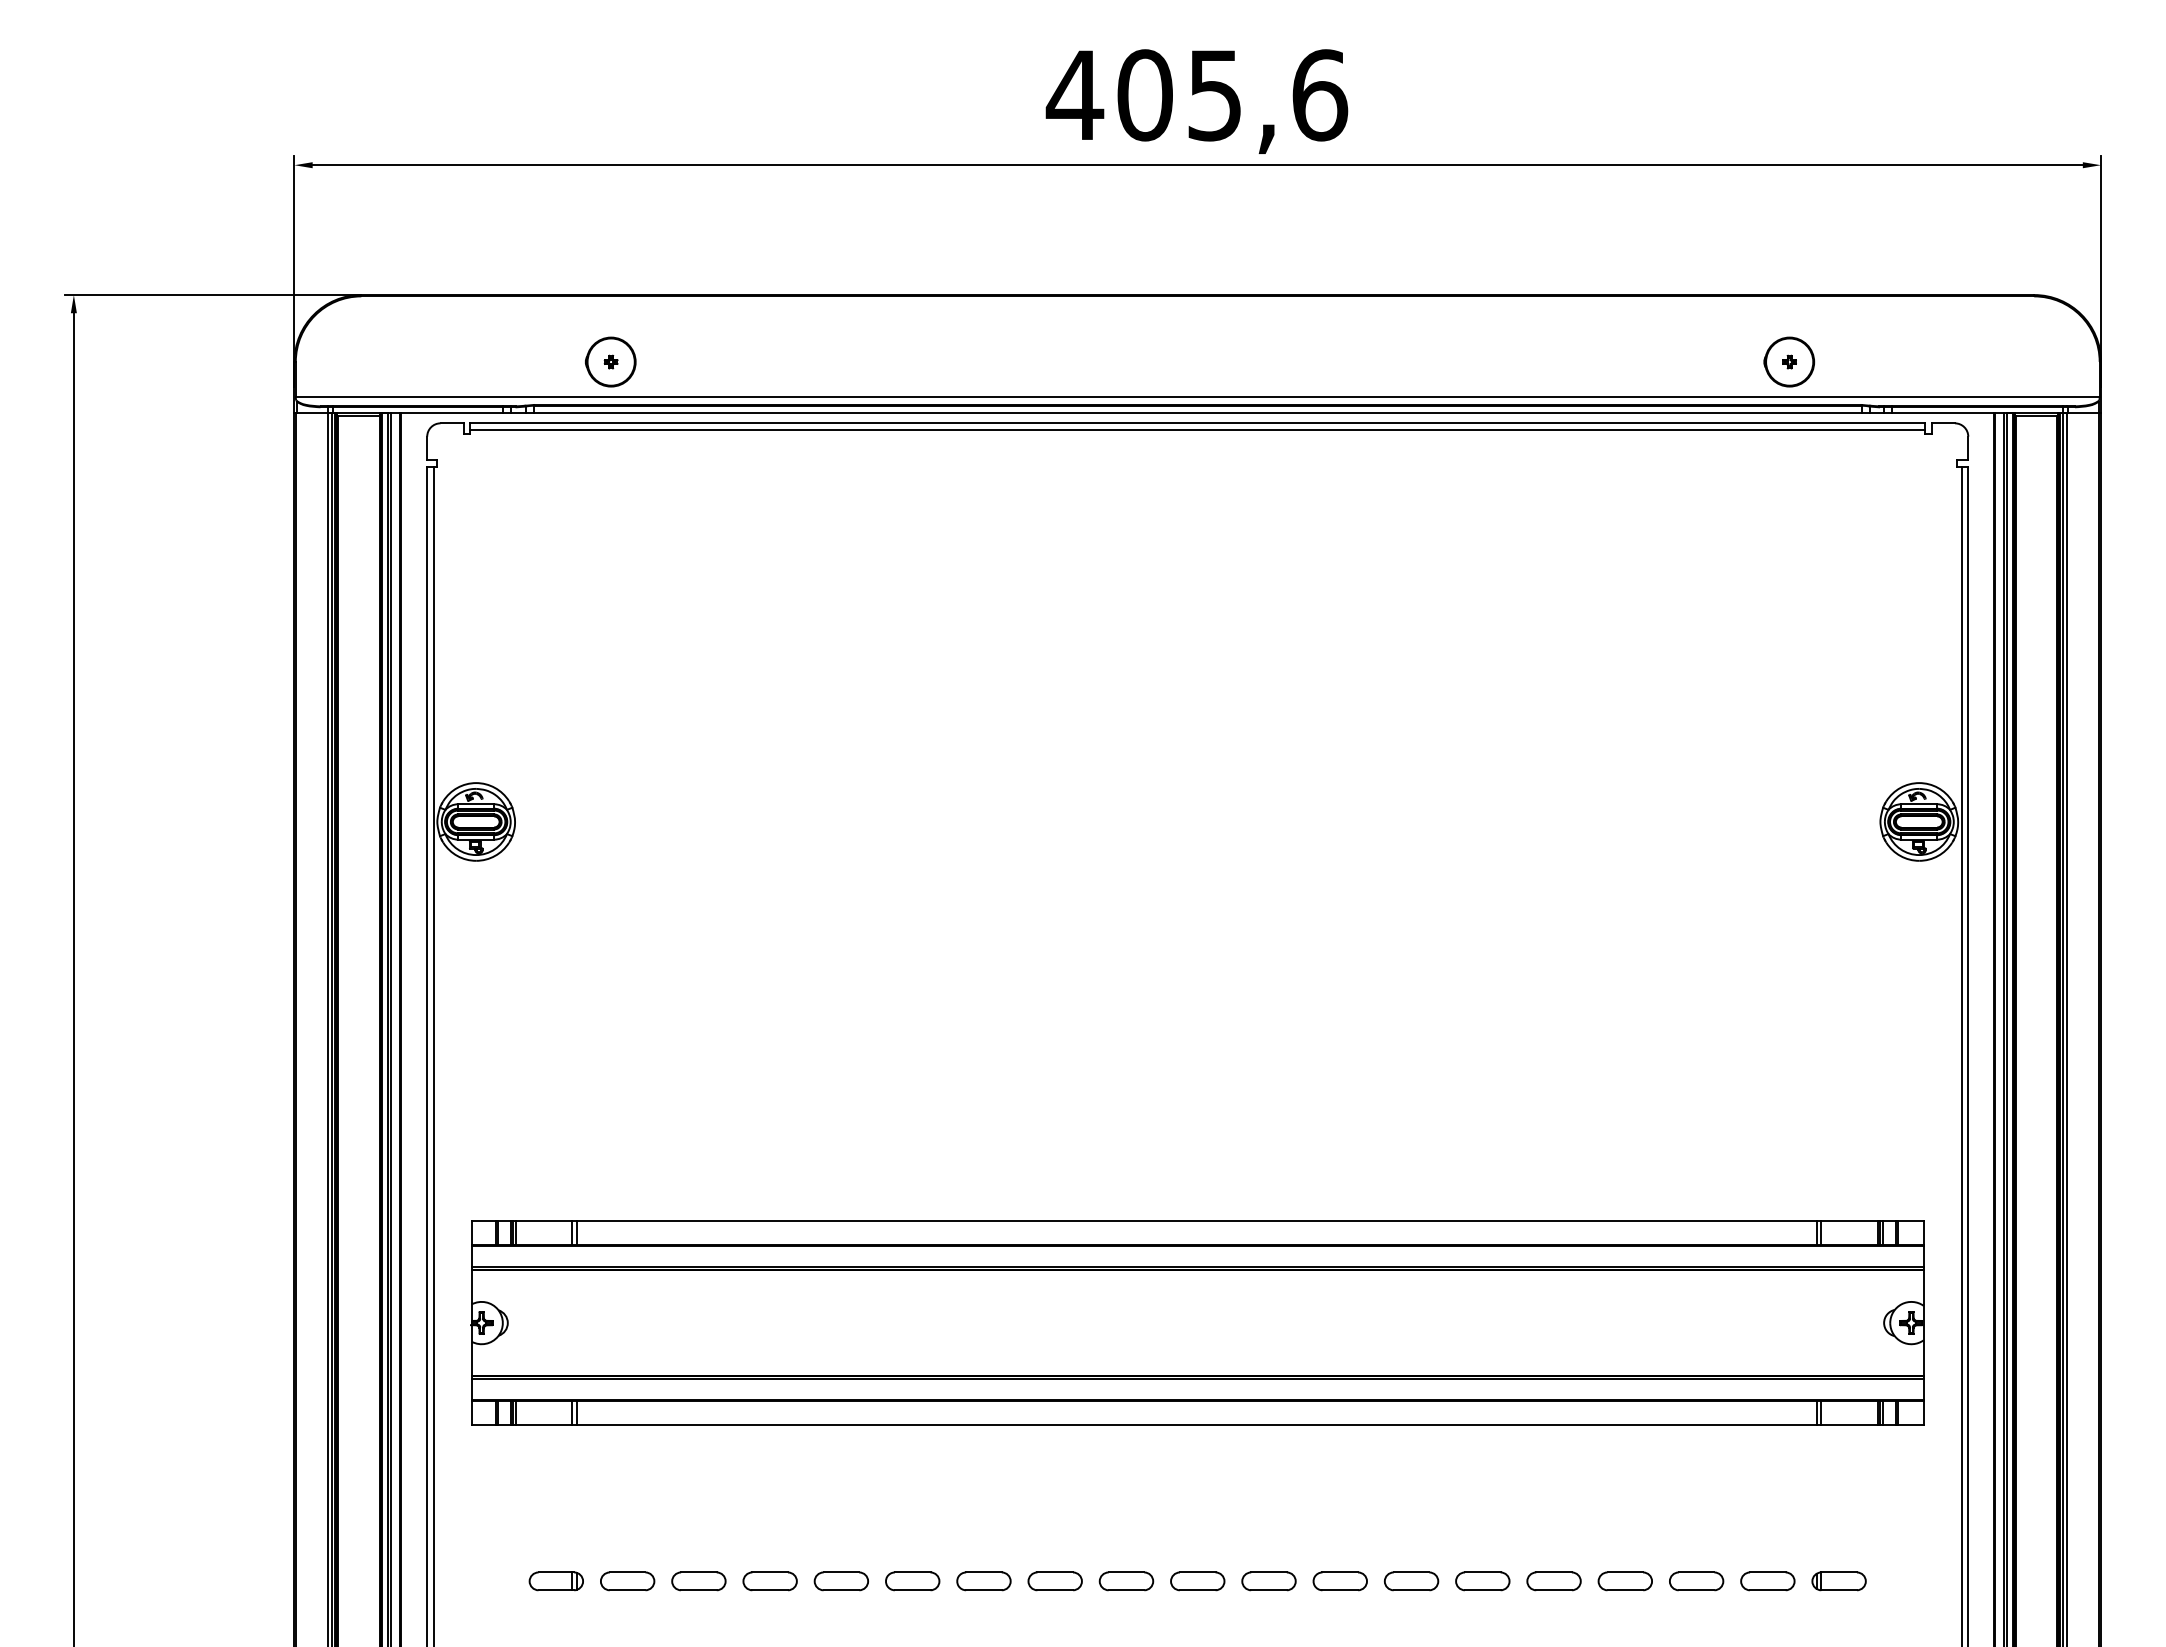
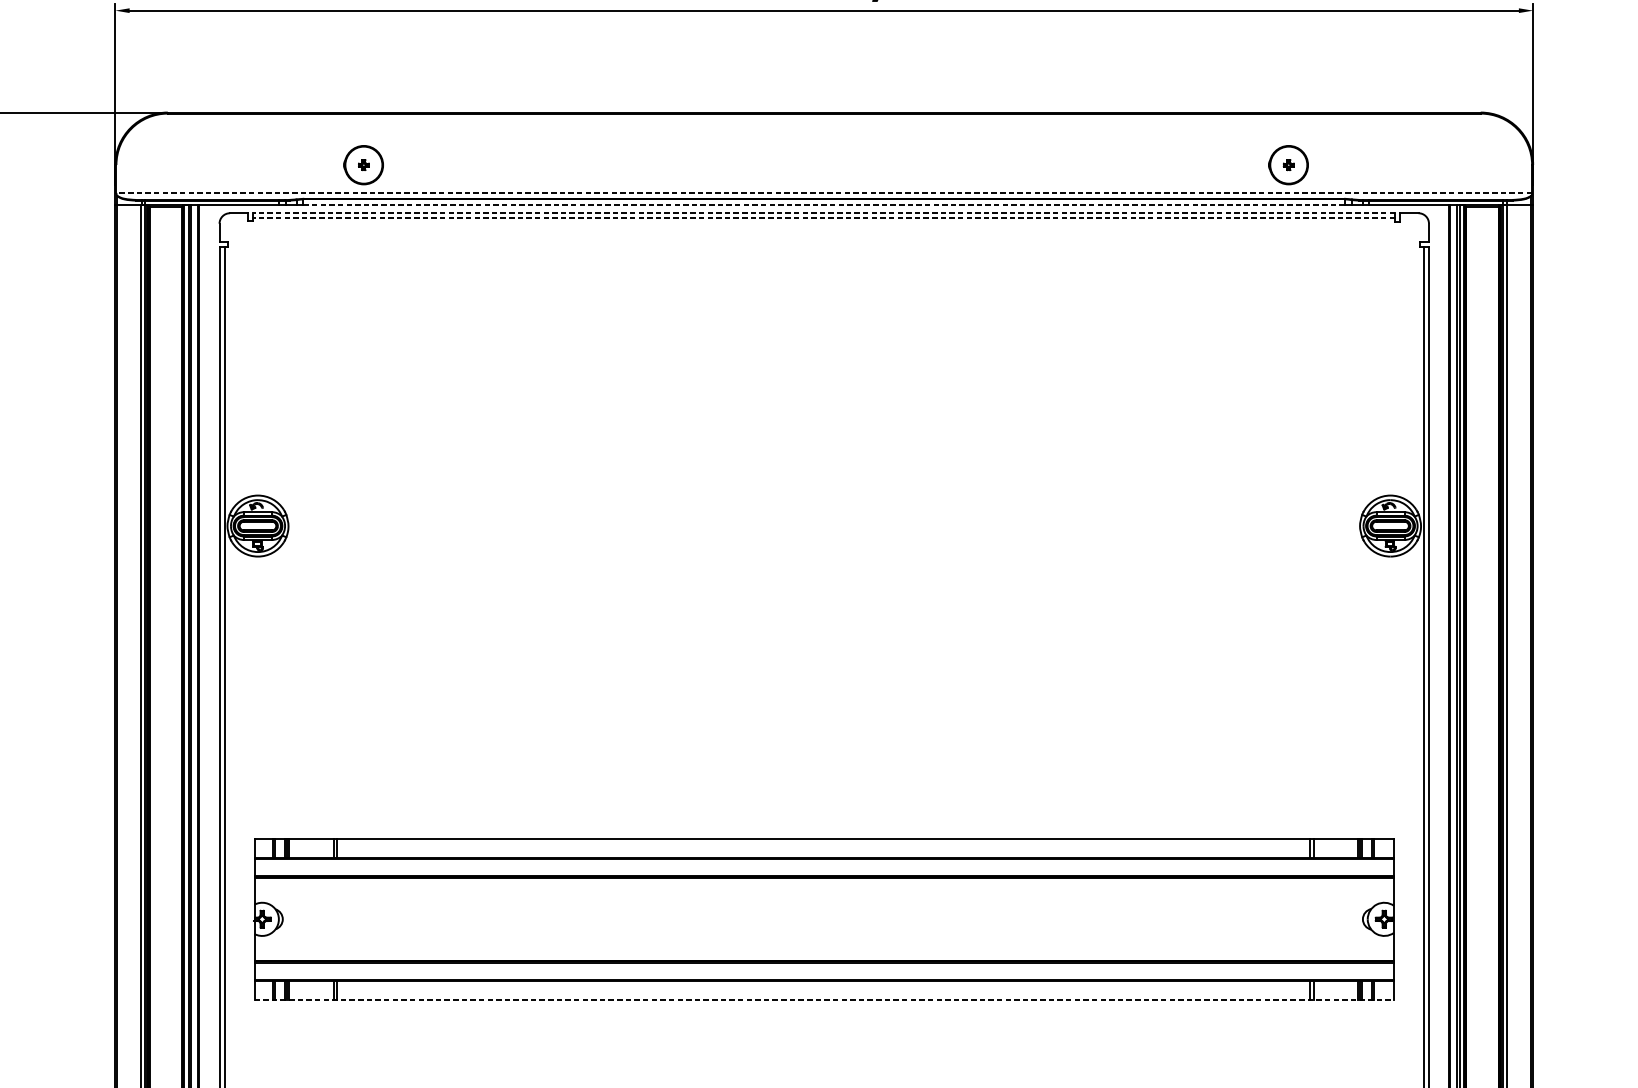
line: (1197, 397) -> (824, 192), solid -> dashed
line: (1197, 413) -> (824, 205), solid -> dashed
line: (1197, 423) -> (824, 213), solid -> dashed
line: (1197, 430) -> (824, 218), solid -> dashed
line: (1197, 1425) -> (824, 999), solid -> dashed

